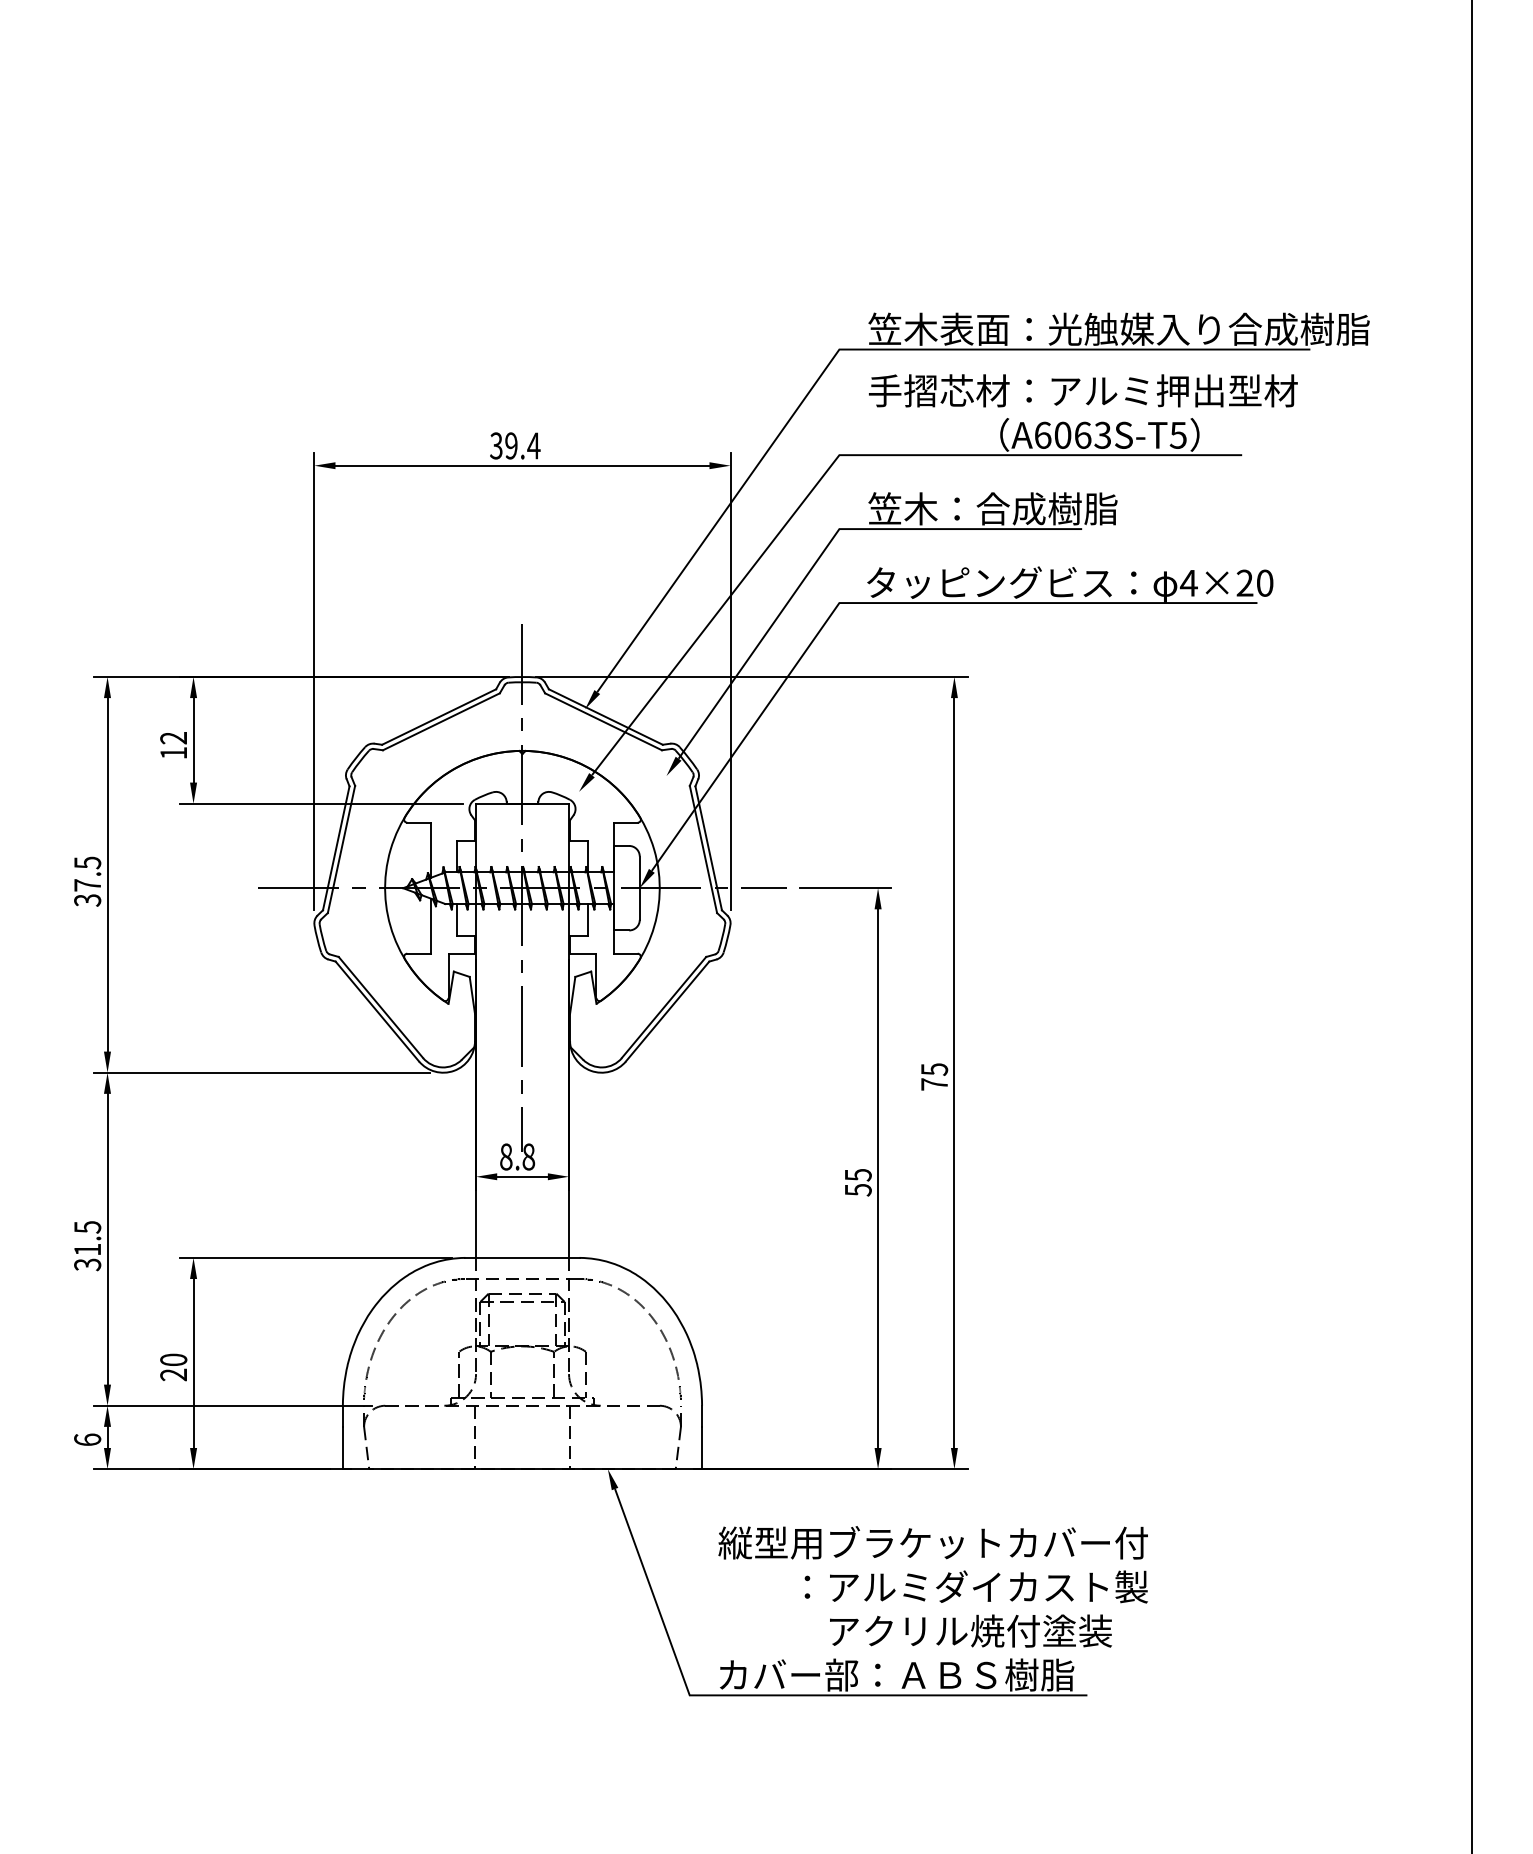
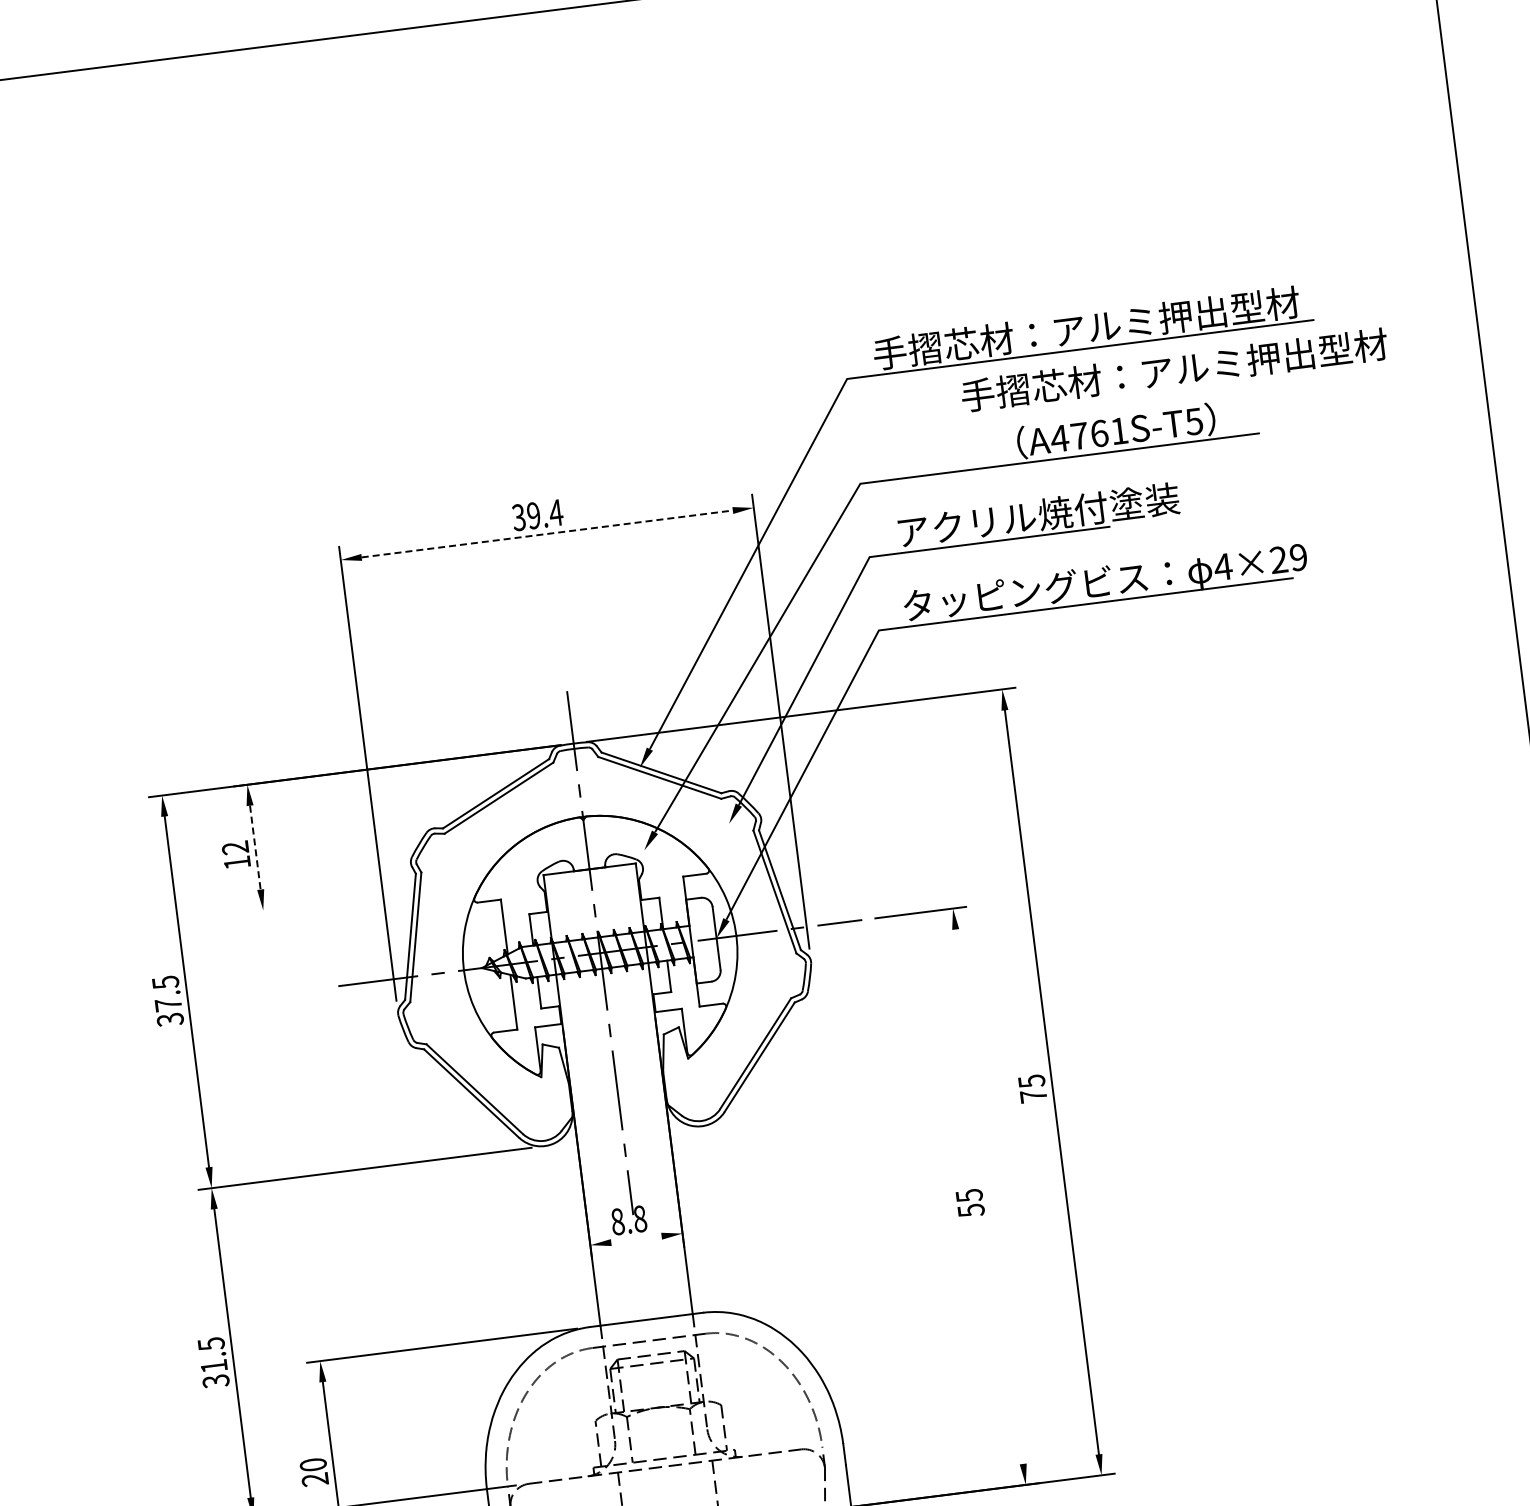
text: (1118, 328) -> (1121, 323), 笠木表面：光触媒入り合成樹脂 -> 手摺芯材：アルミ押出型材
text: (1083, 390) -> (1174, 369), moved
text: (1071, 434) -> (1088, 434), A6063S-T5 -> A4761S-T5
line: (522, 465) -> (547, 533), solid -> dashed
text: (1010, 508) -> (1036, 515), 笠木：合成樹脂 -> アクリル焼付塗装
text: (1264, 582) -> (1298, 556), 4×20 -> 4×29
line: (193, 740) -> (255, 847), solid -> dashed
line: (321, 803) -> (390, 894), removed
line: (522, 1176) -> (636, 1239), removed
line: (878, 1178) -> (989, 1196), removed

